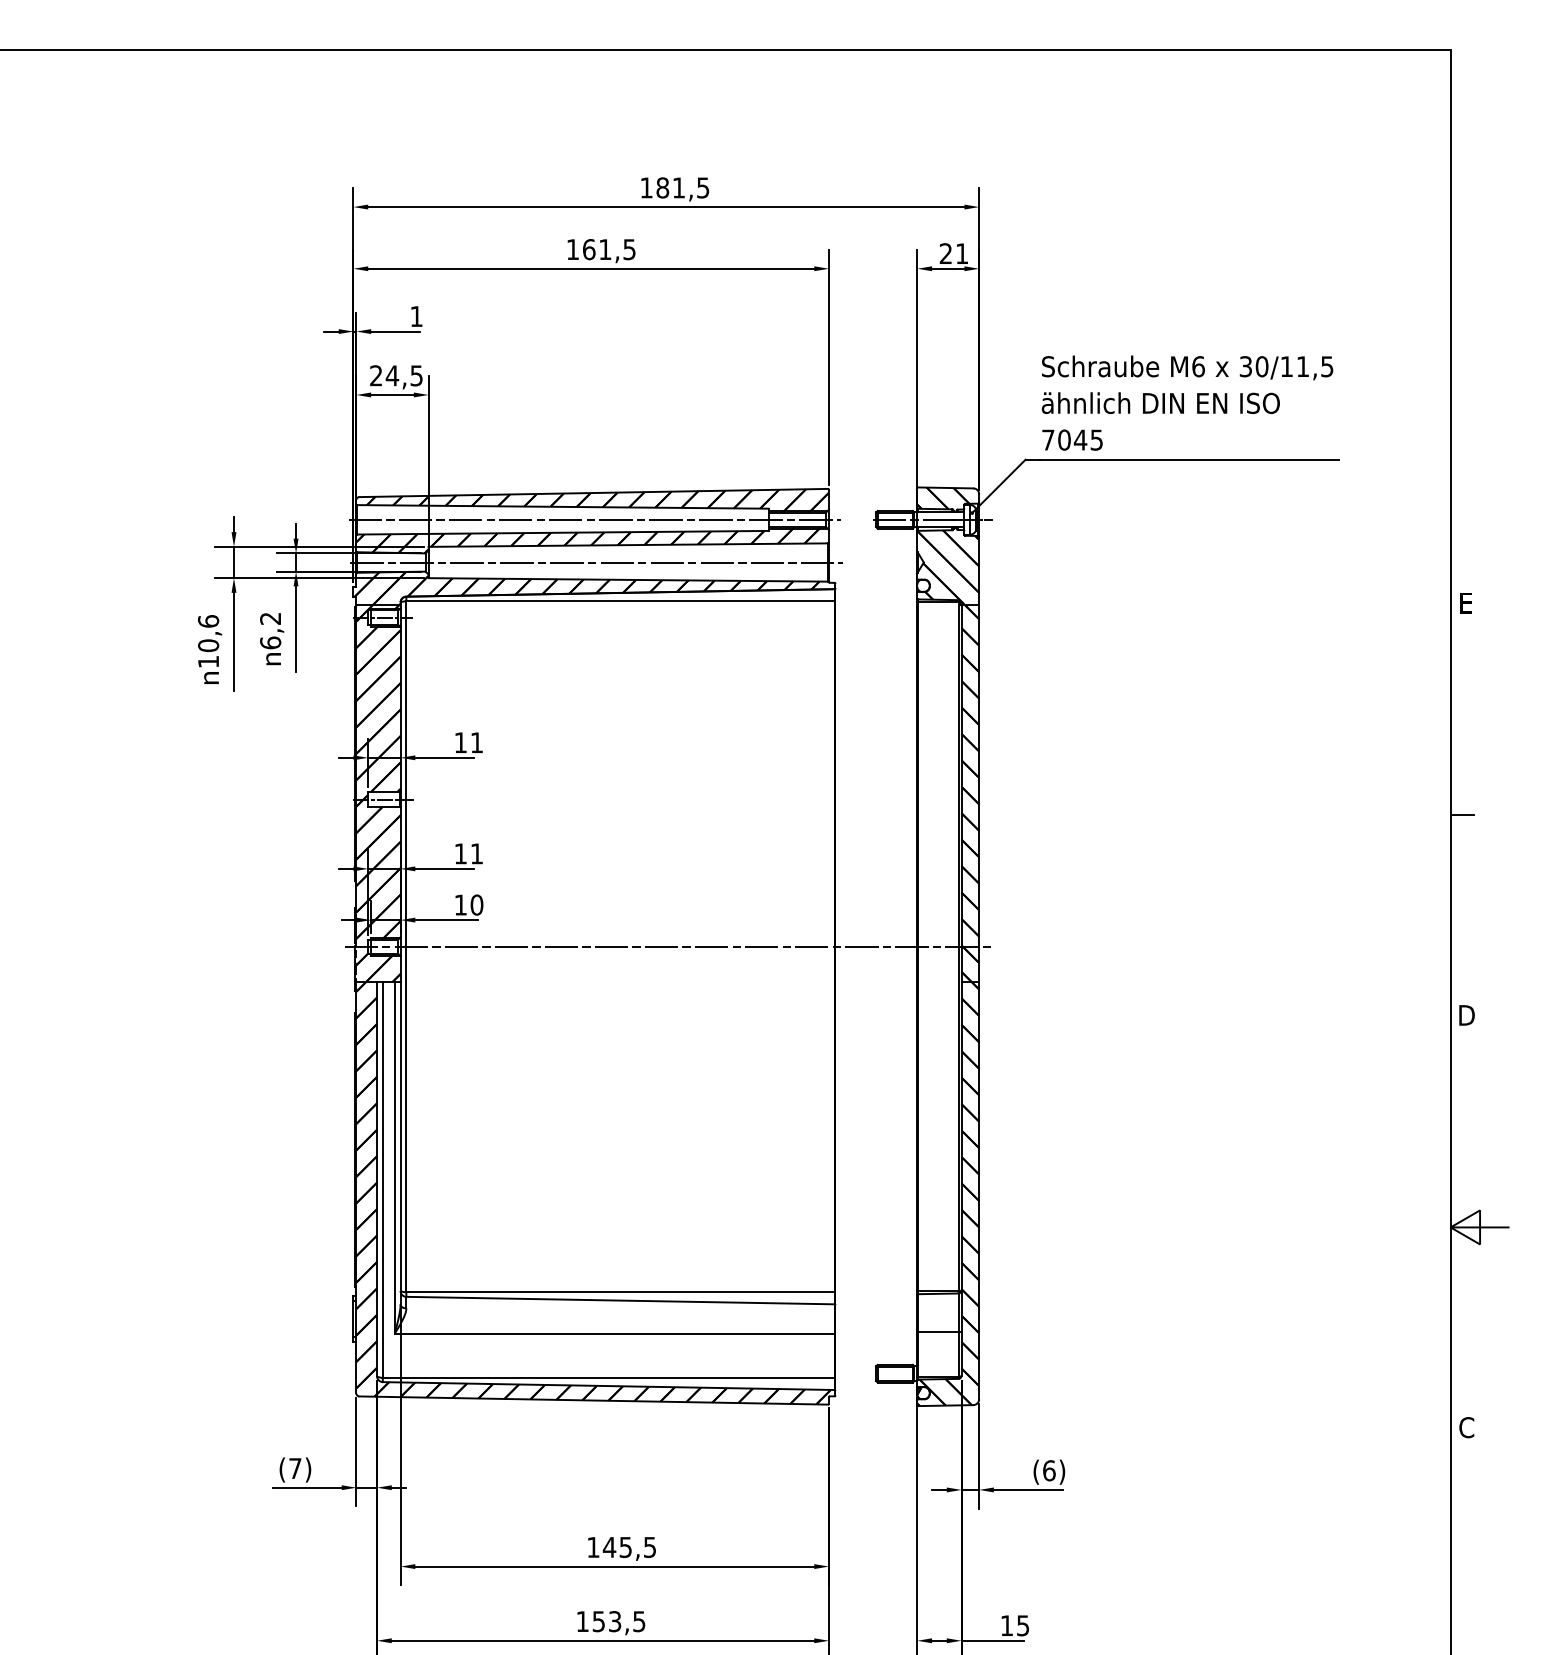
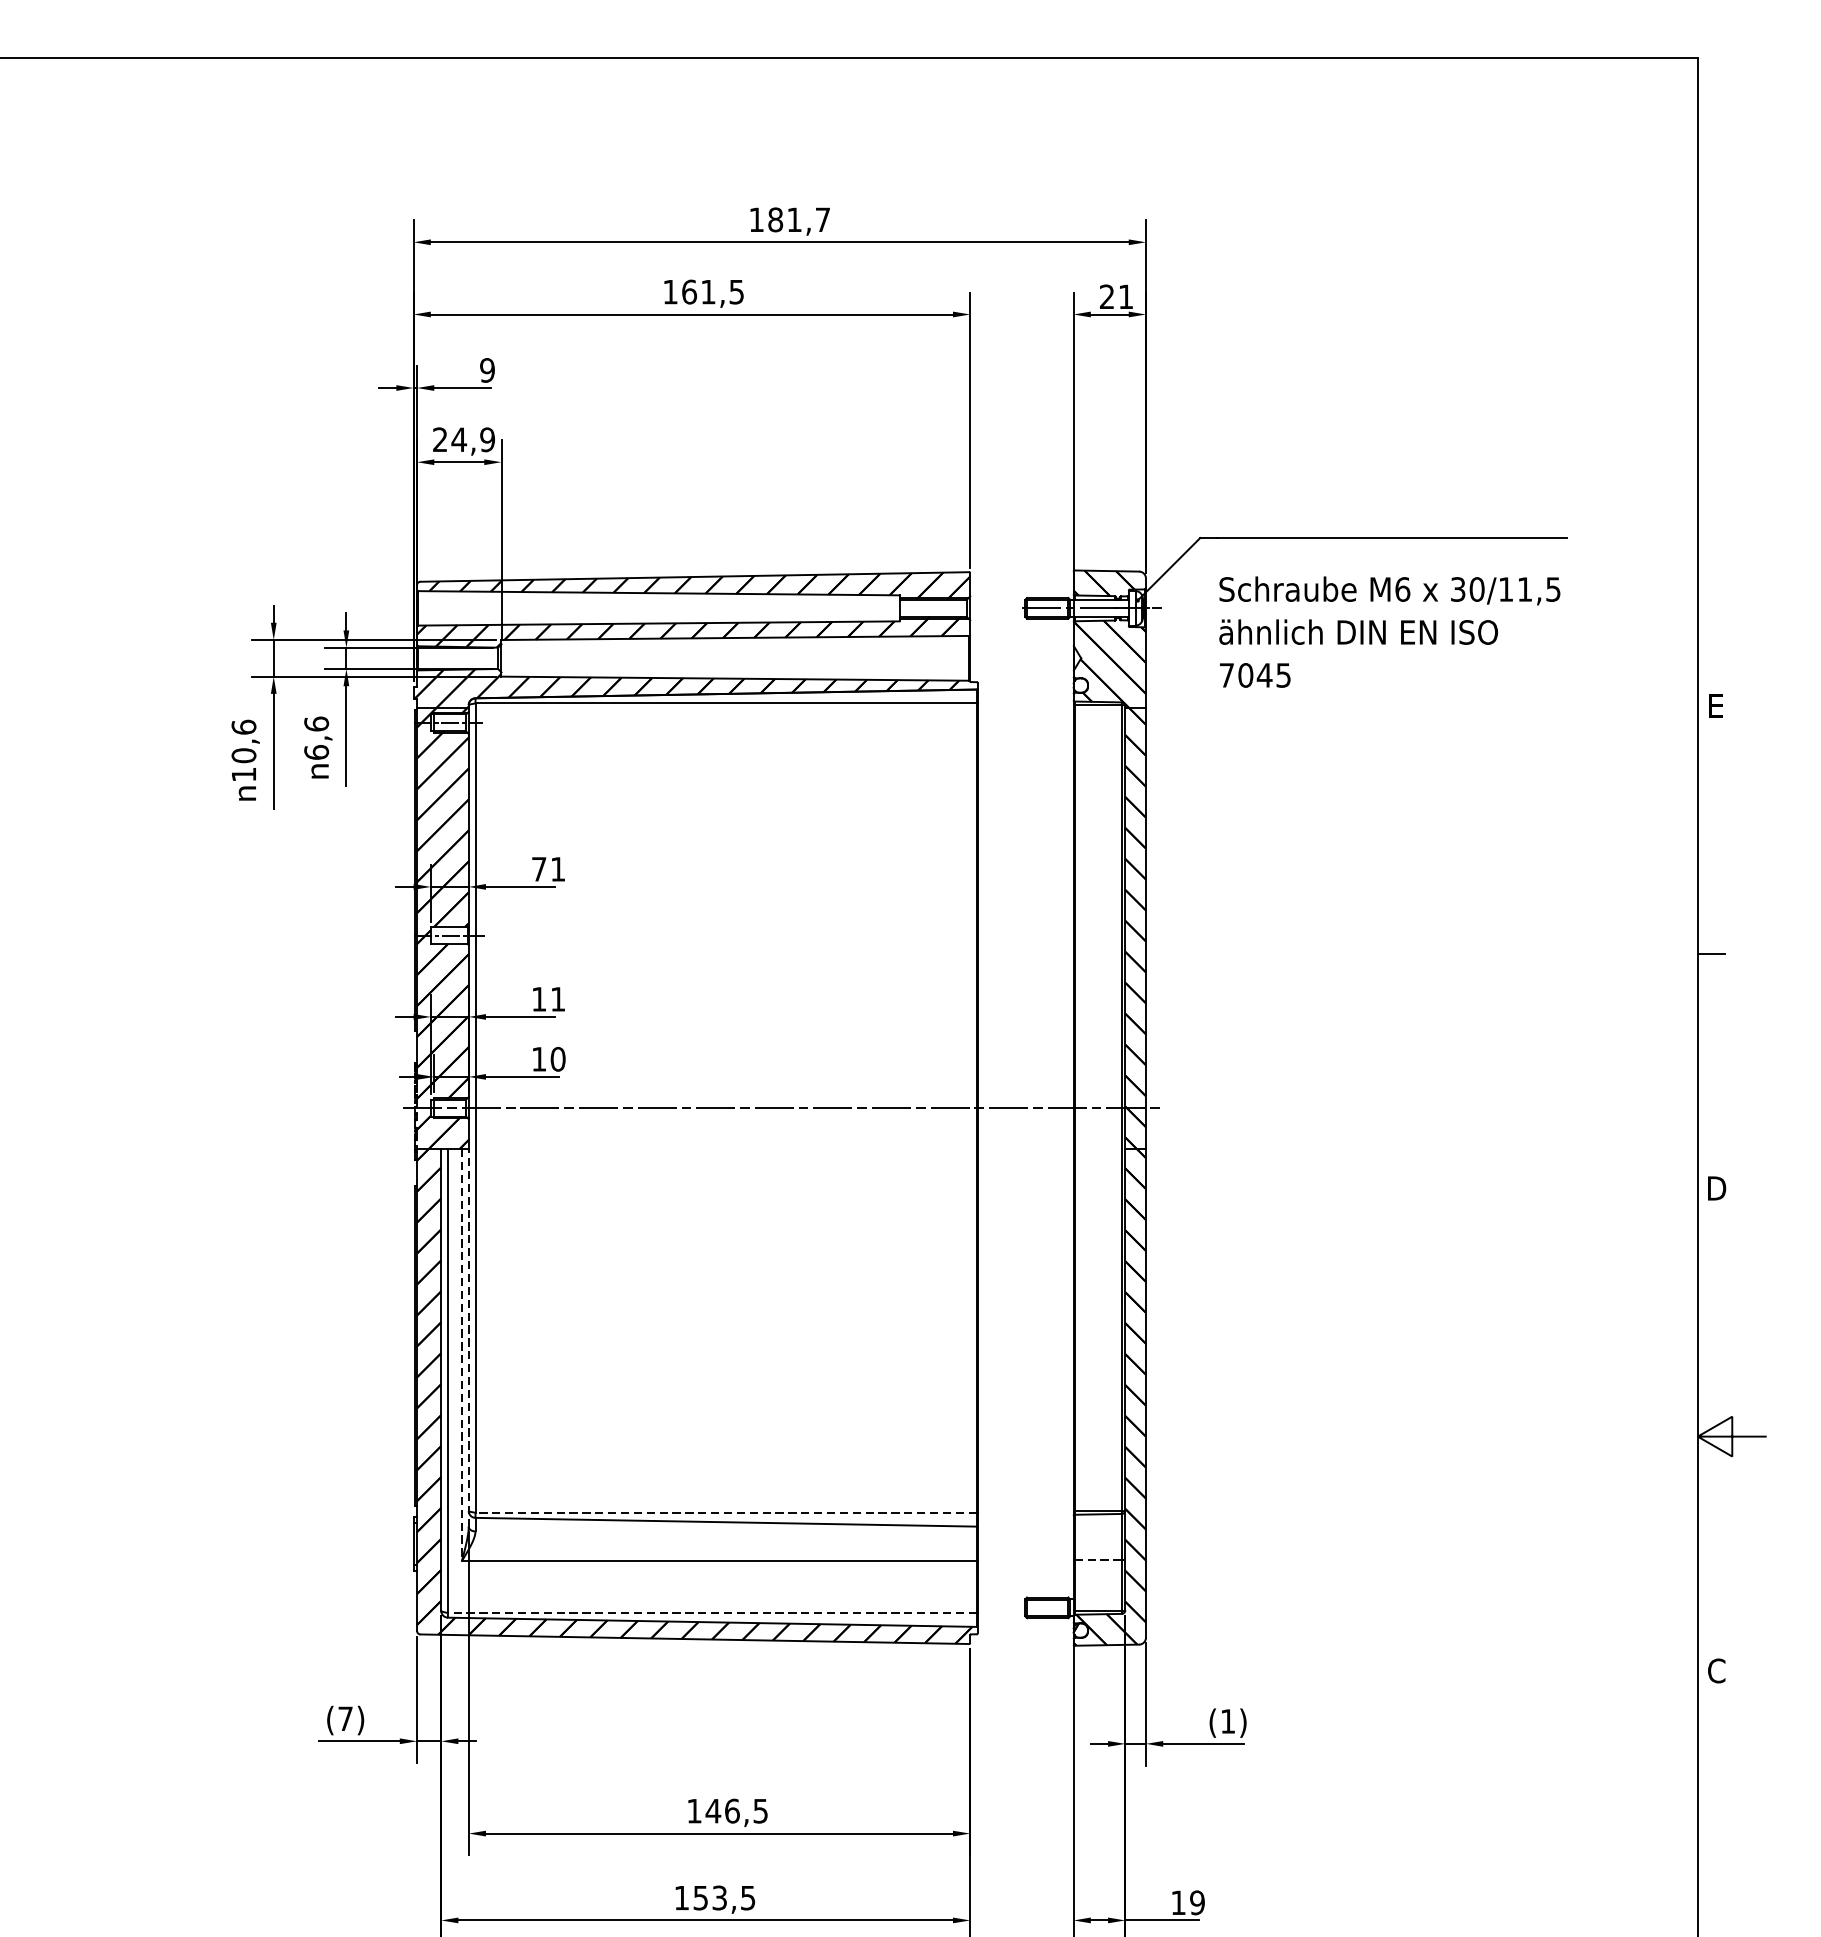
text: (703, 187) -> (823, 219), 181,5 -> 181,7
text: (416, 316) -> (487, 370), 1 -> 9
text: (416, 375) -> (487, 439), 24,5 -> 24,9
text: (1187, 402) -> (1389, 631), moved
line: (594, 519) -> (695, 607), removed
line: (596, 562) -> (698, 658), removed
text: (270, 618) -> (316, 723), 6,2 -> 6,6
text: (460, 742) -> (538, 869), 11 -> 71
line: (400, 1142) -> (468, 1337), solid -> dashed
line: (394, 1157) -> (461, 1354), solid -> dashed
line: (620, 1292) -> (726, 1512), solid -> dashed
line: (938, 1332) -> (1098, 1559), solid -> dashed
line: (608, 1378) -> (712, 1613), solid -> dashed
text: (1049, 1470) -> (1228, 1721), (6) -> (1)
text: (625, 1547) -> (731, 1811), 145,5 -> 146,5
text: (1022, 1625) -> (1196, 1902), 15 -> 19

